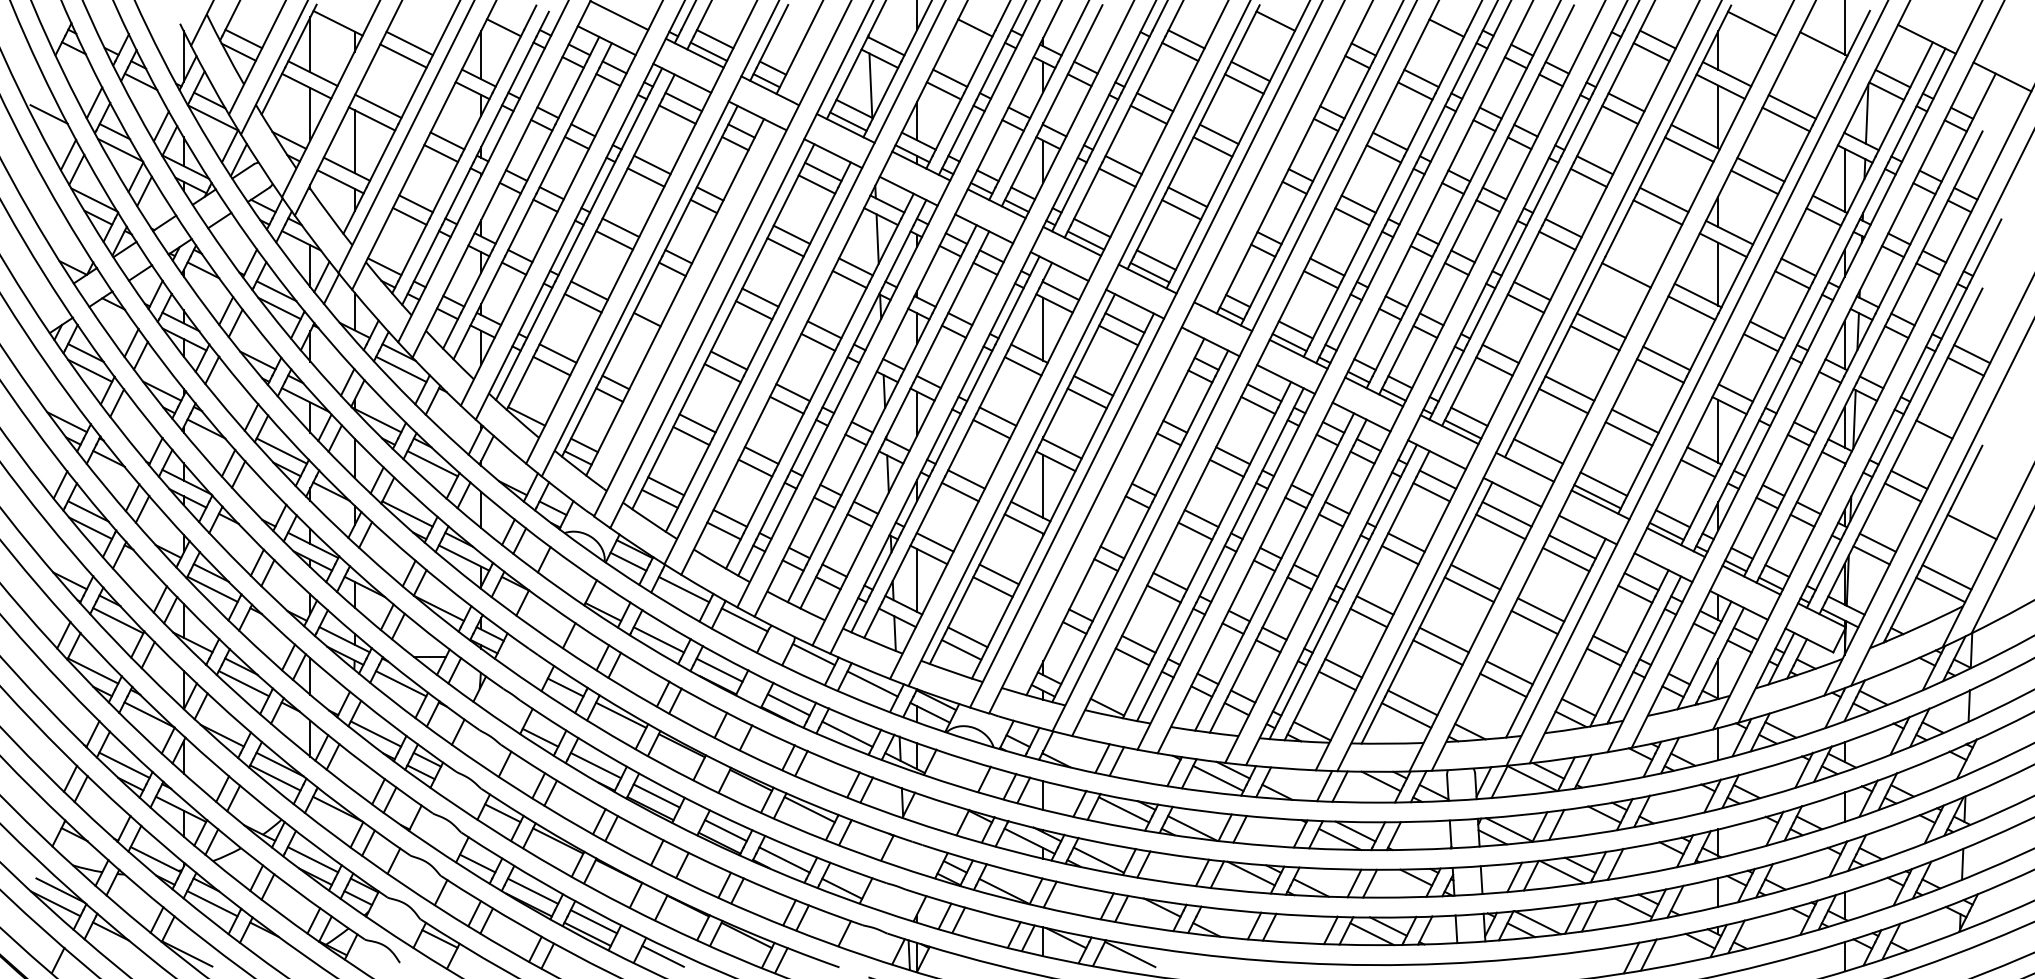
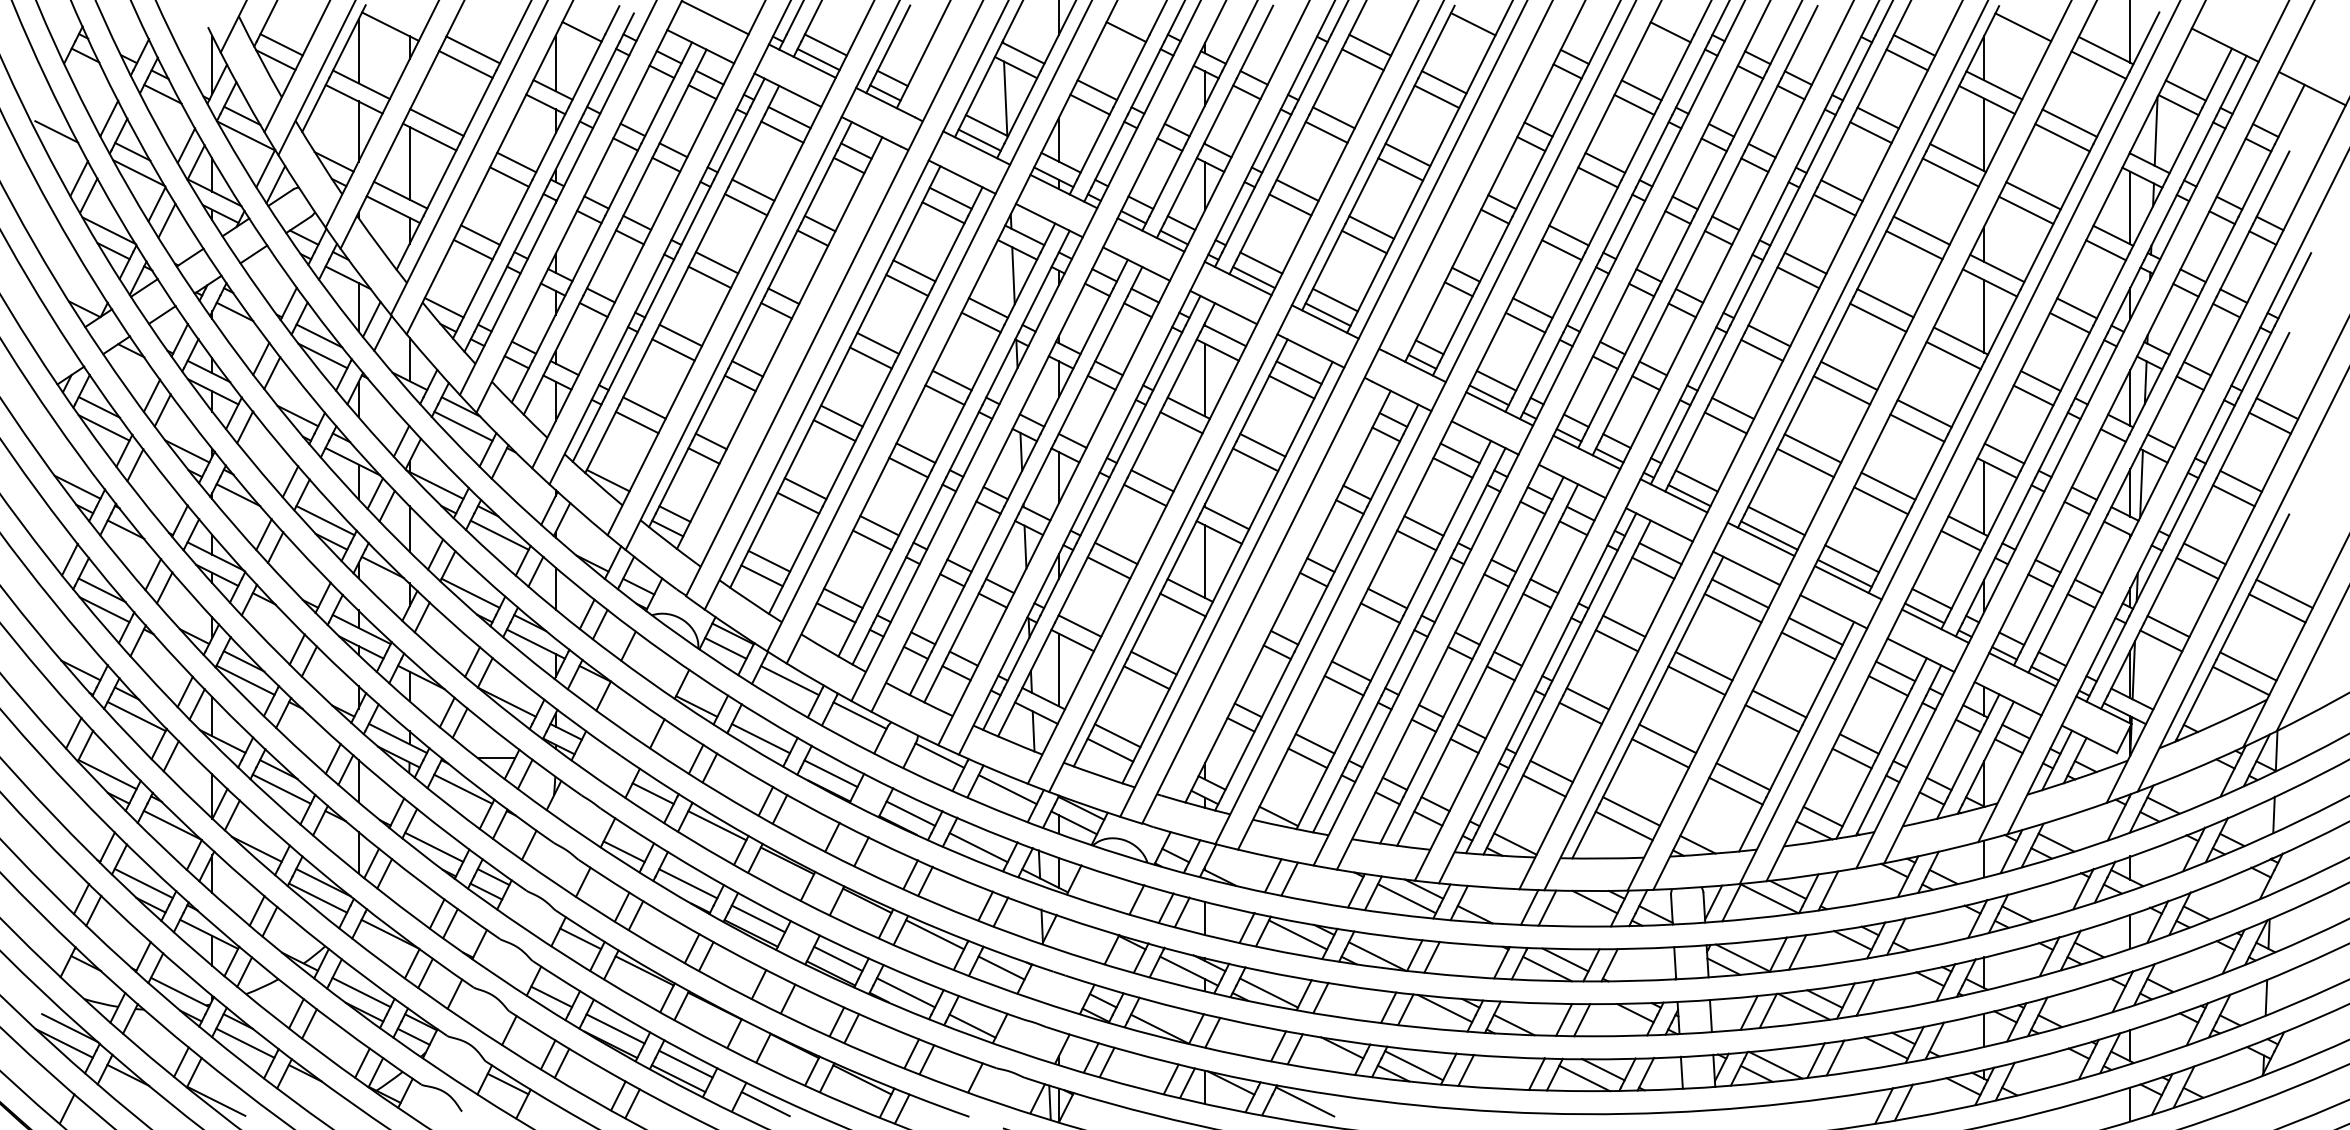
line: (1817, 56) -> (2098, 64), added
line: (1632, 263) -> (1885, 303), added
line: (640, 332) -> (739, 383), added
line: (1940, 416) -> (2240, 480), added
line: (1532, 463) -> (1769, 535), added
line: (1978, 514) -> (2284, 593), added
line: (867, 838) -> (1001, 967), added
line: (1224, 922) -> (1414, 1065), added

